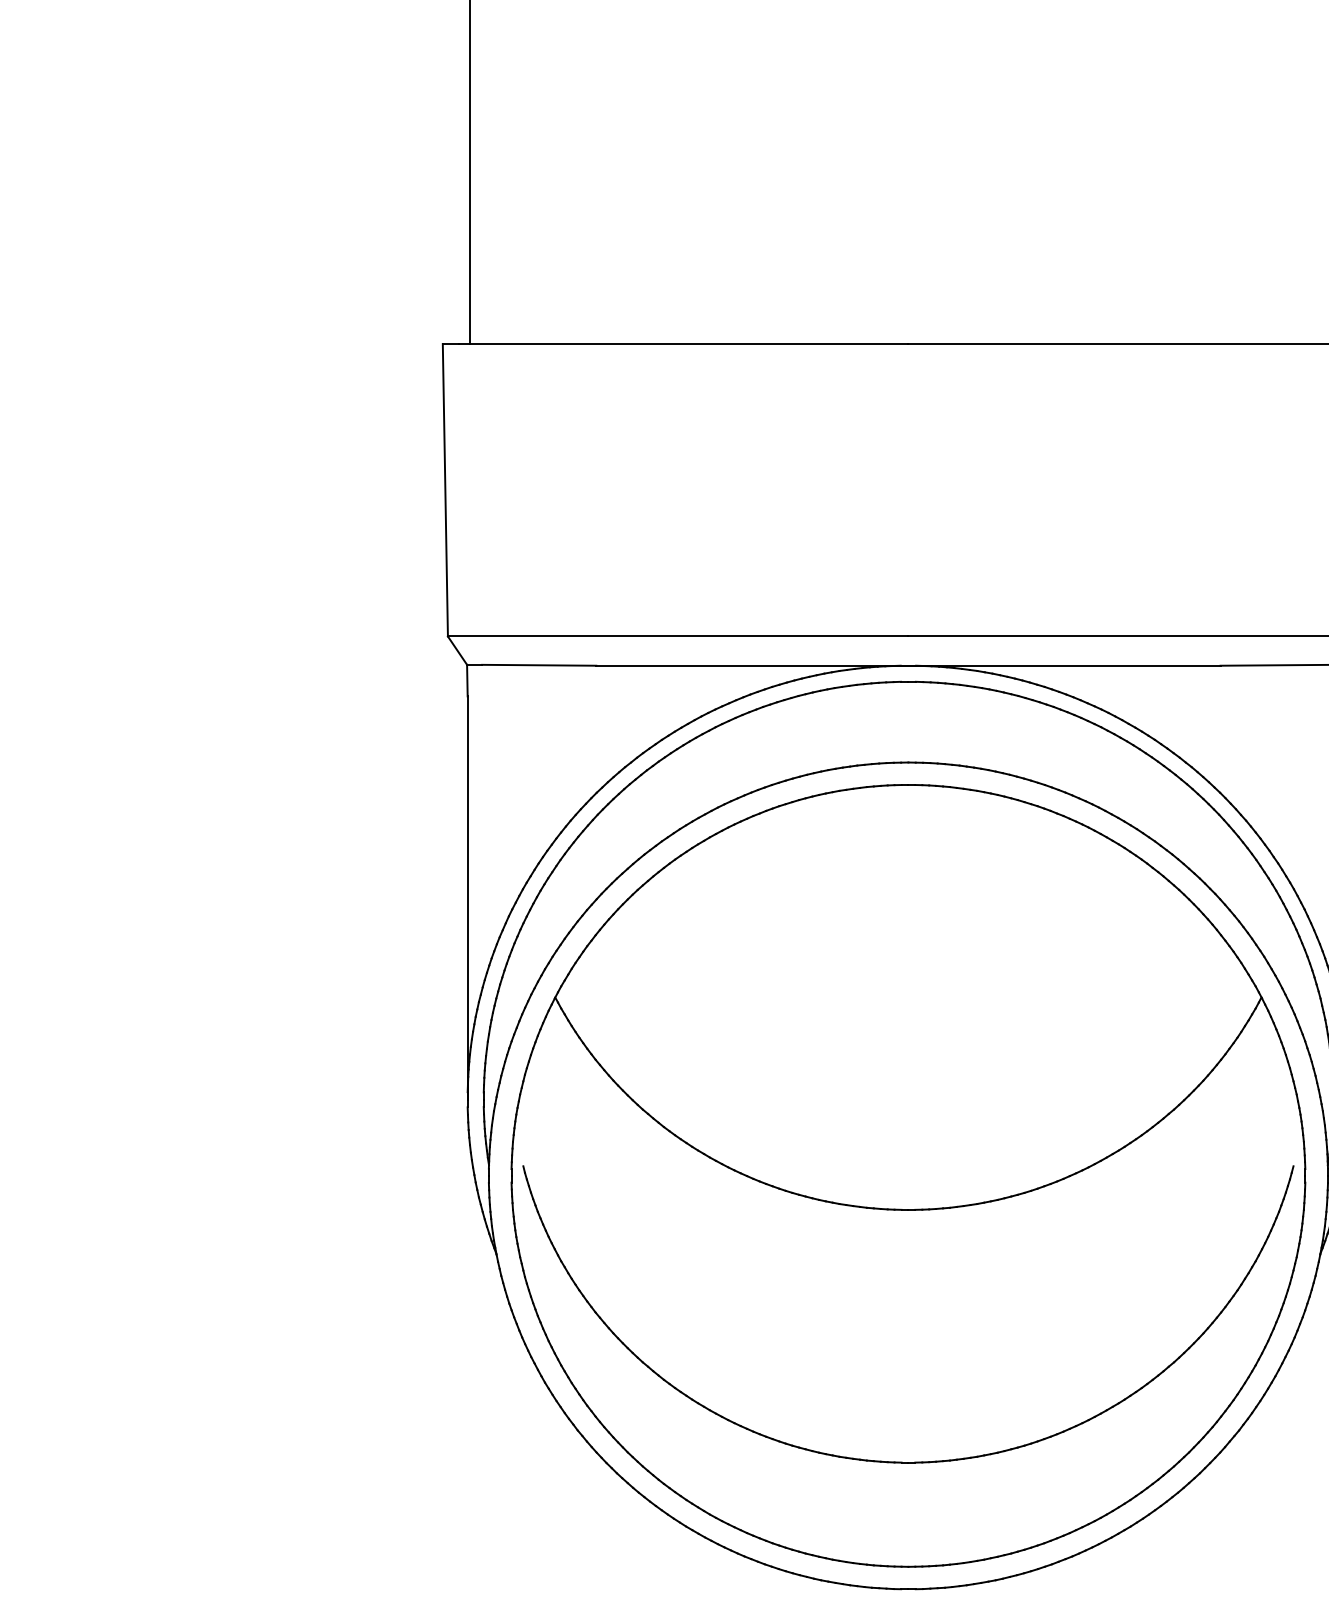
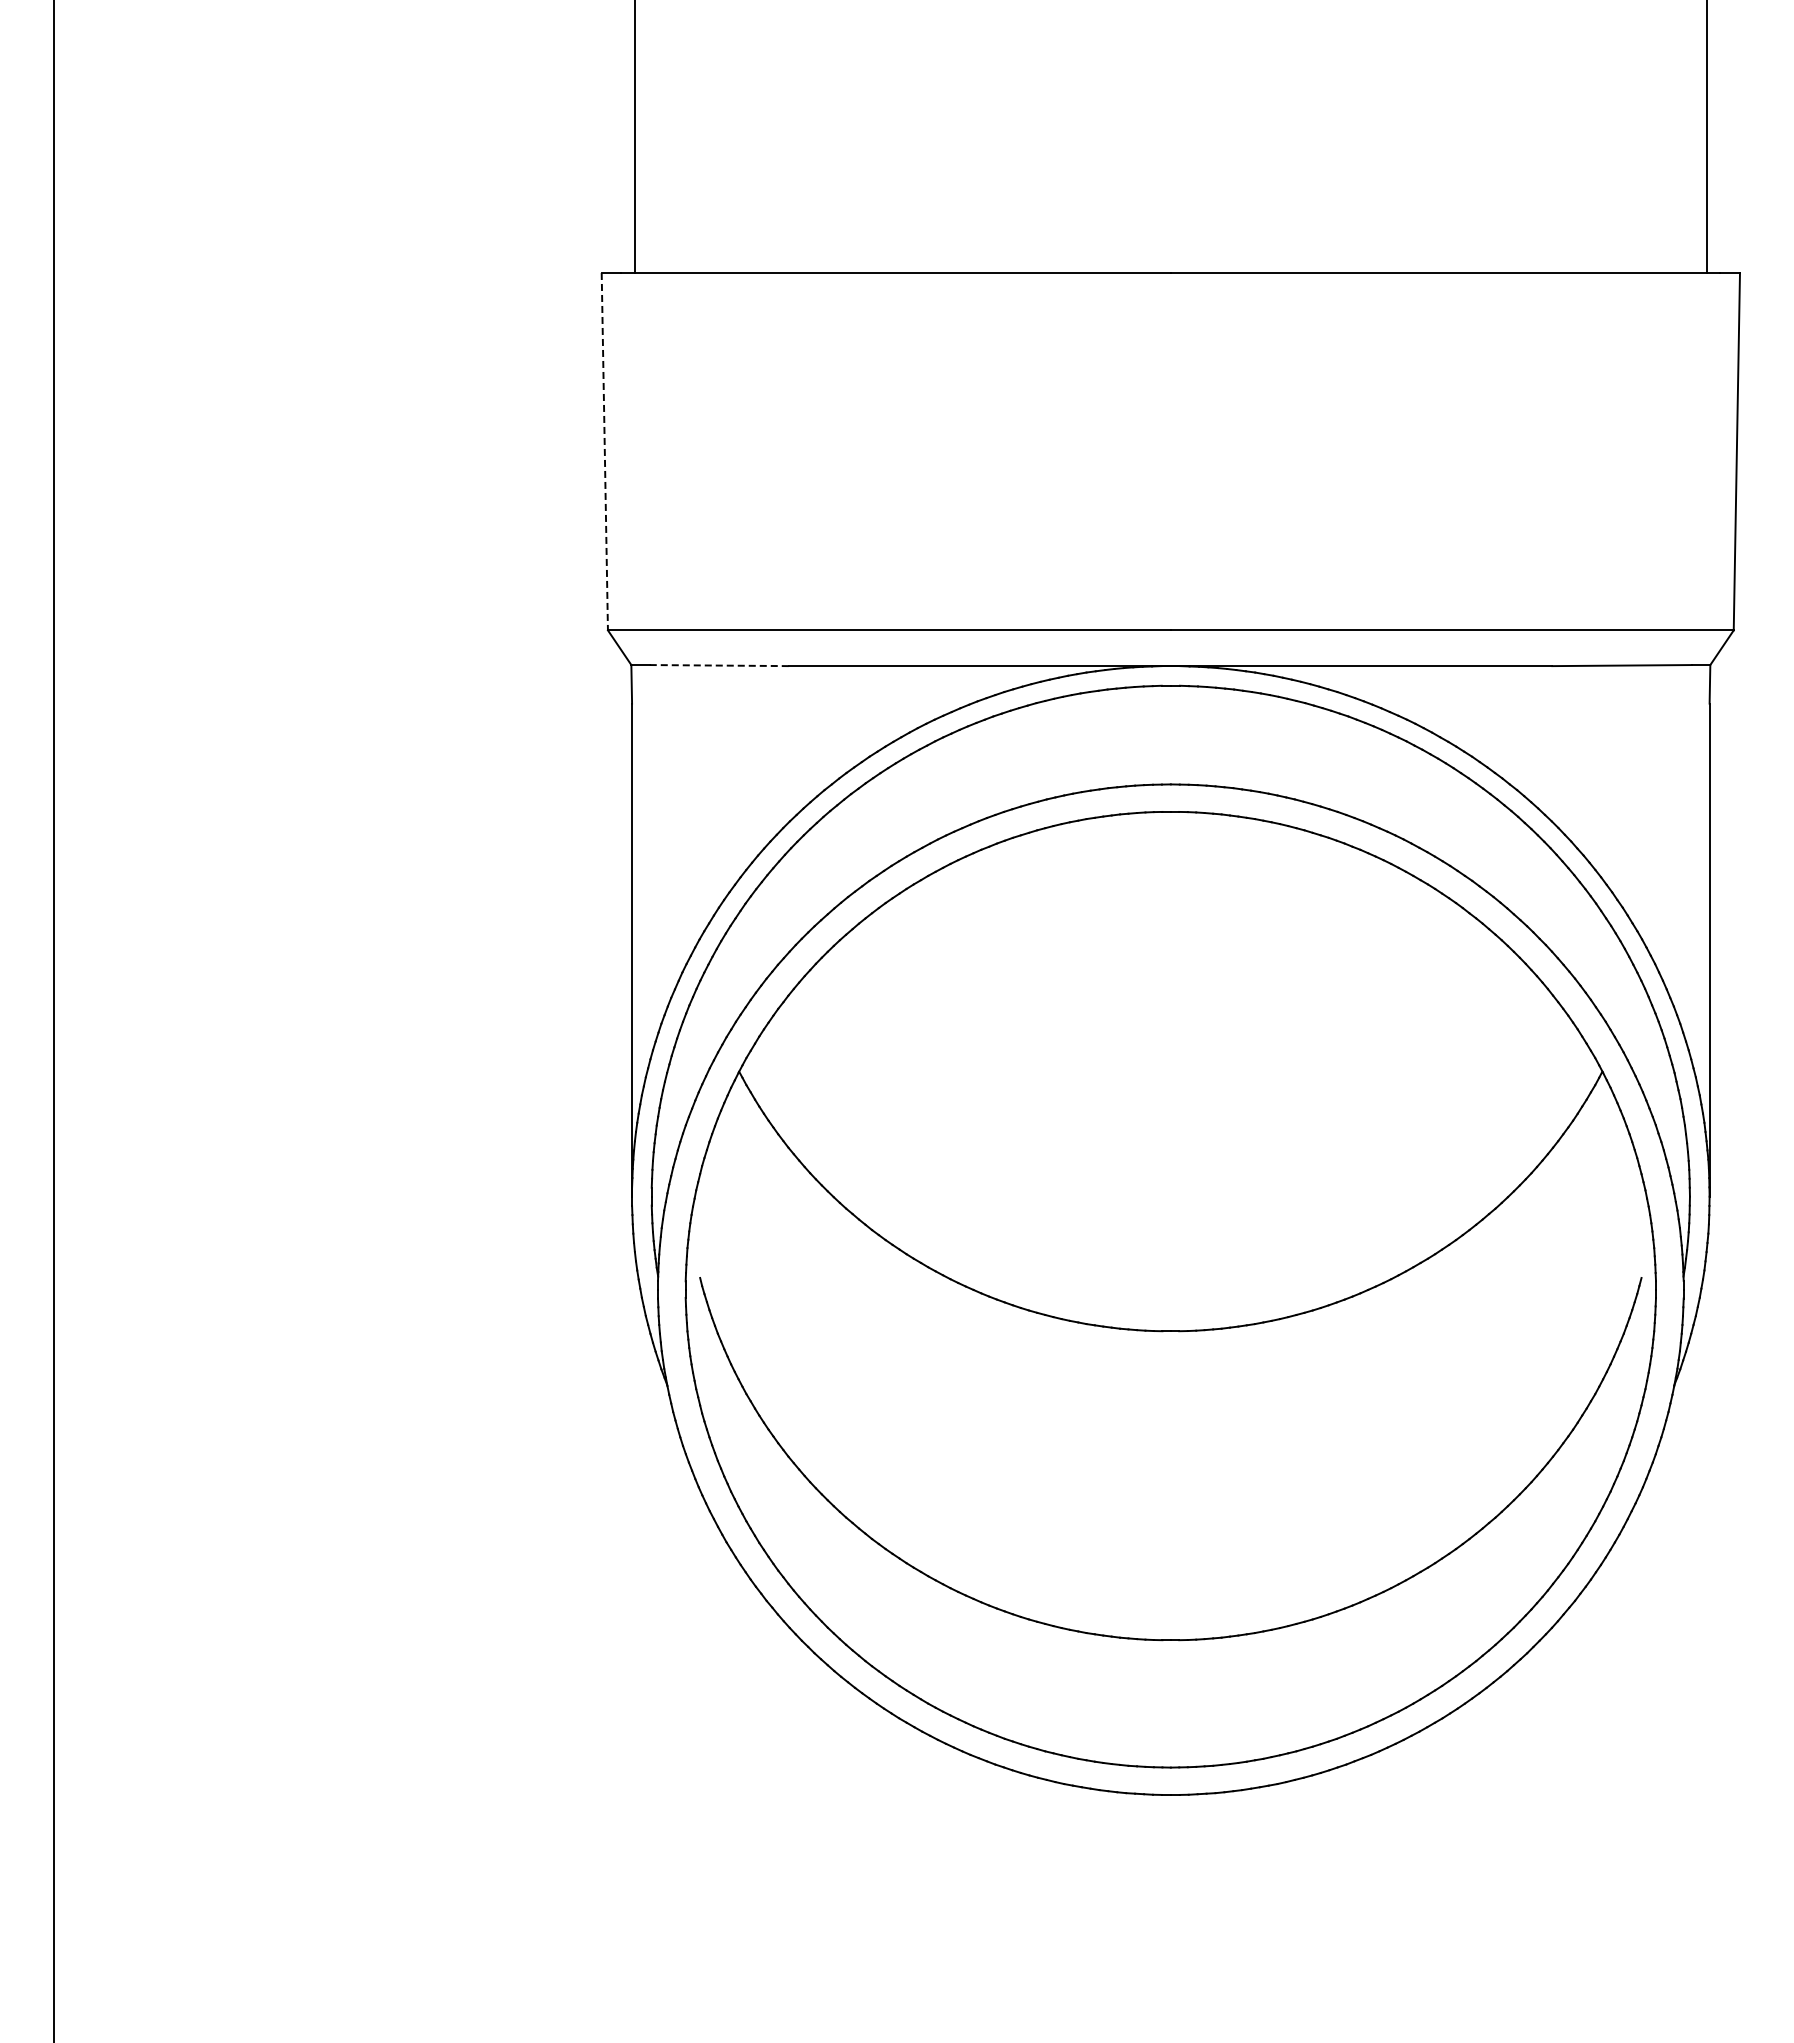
line: (445, 490) -> (604, 451), solid -> dashed
line: (539, 665) -> (719, 665), solid -> dashed

